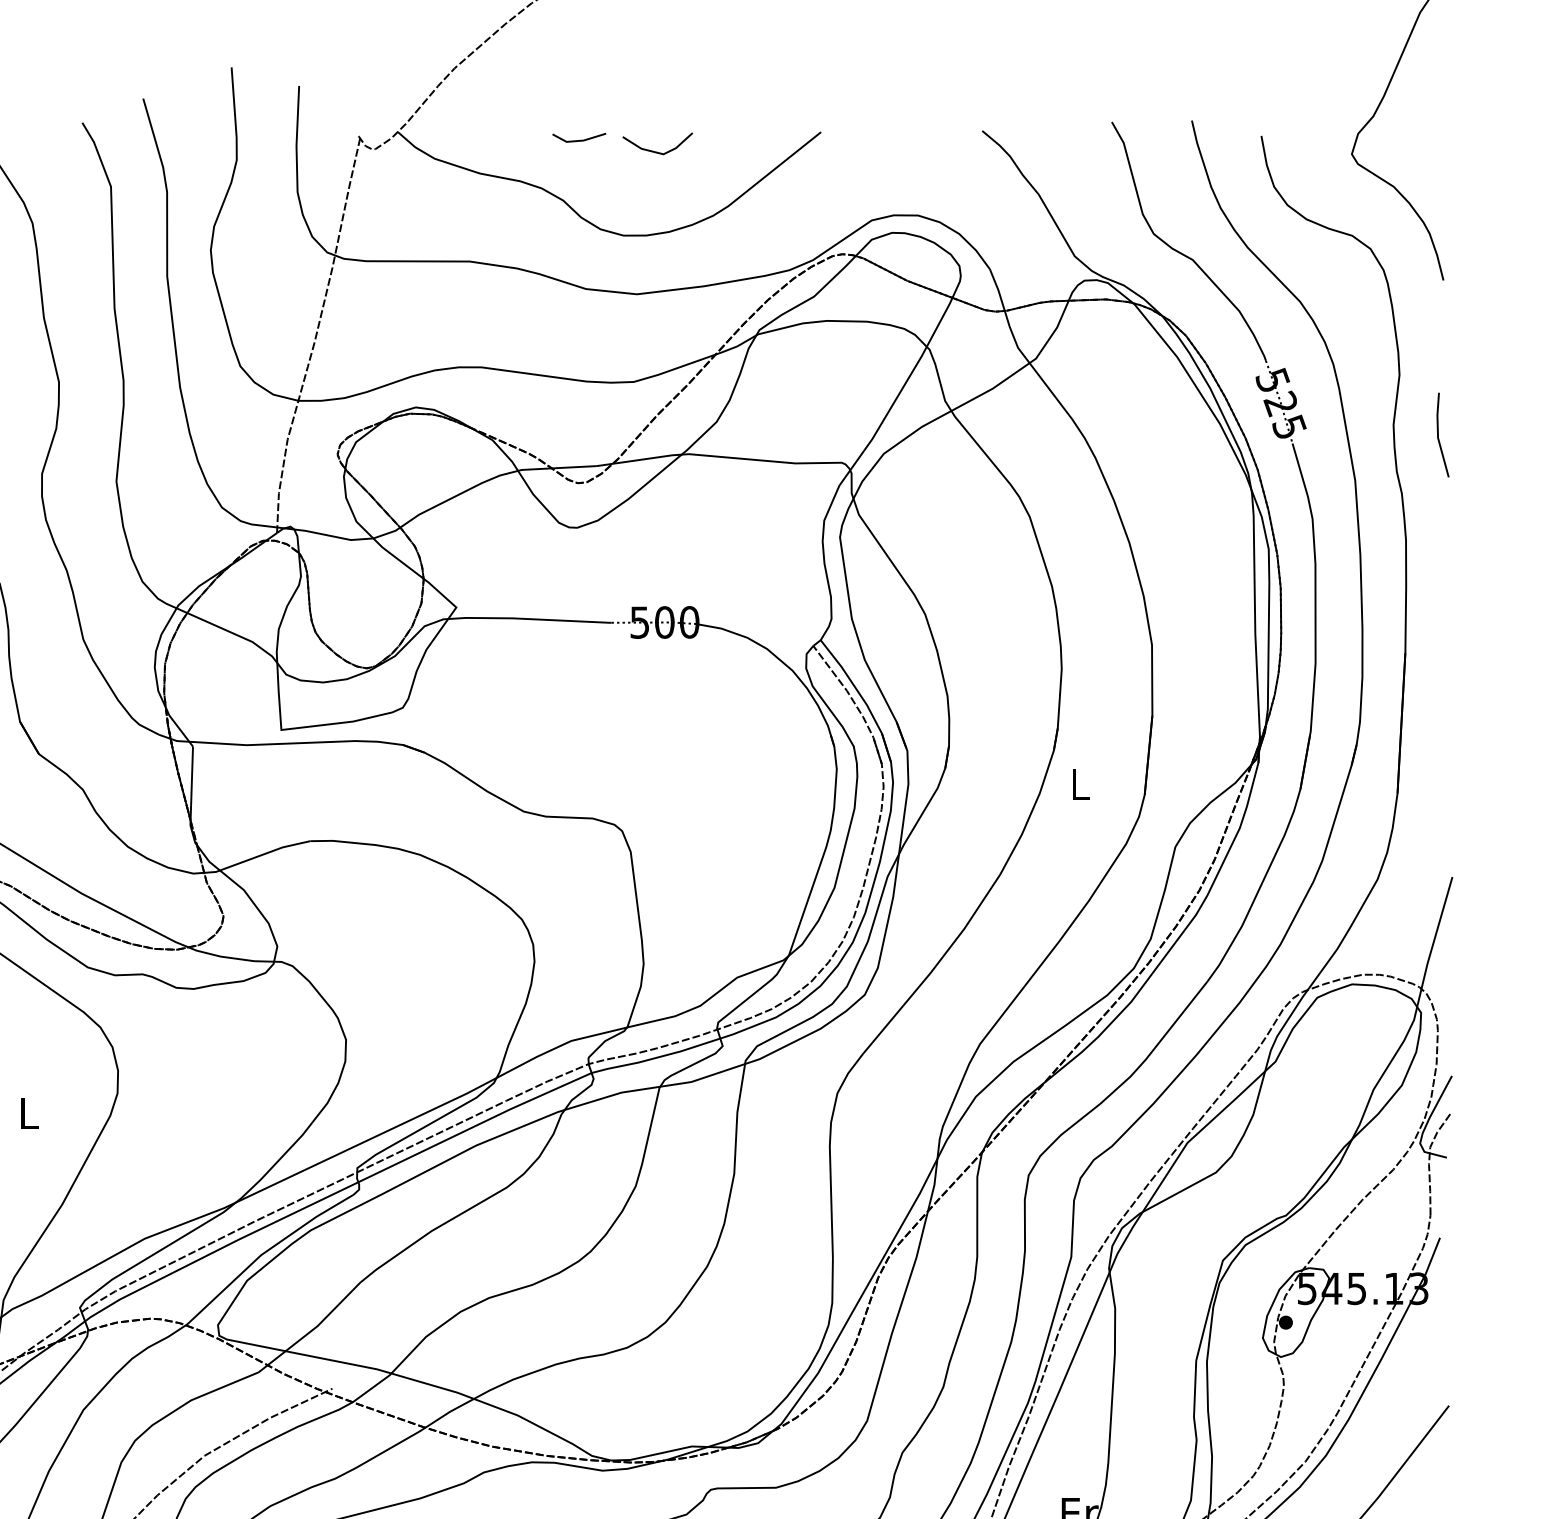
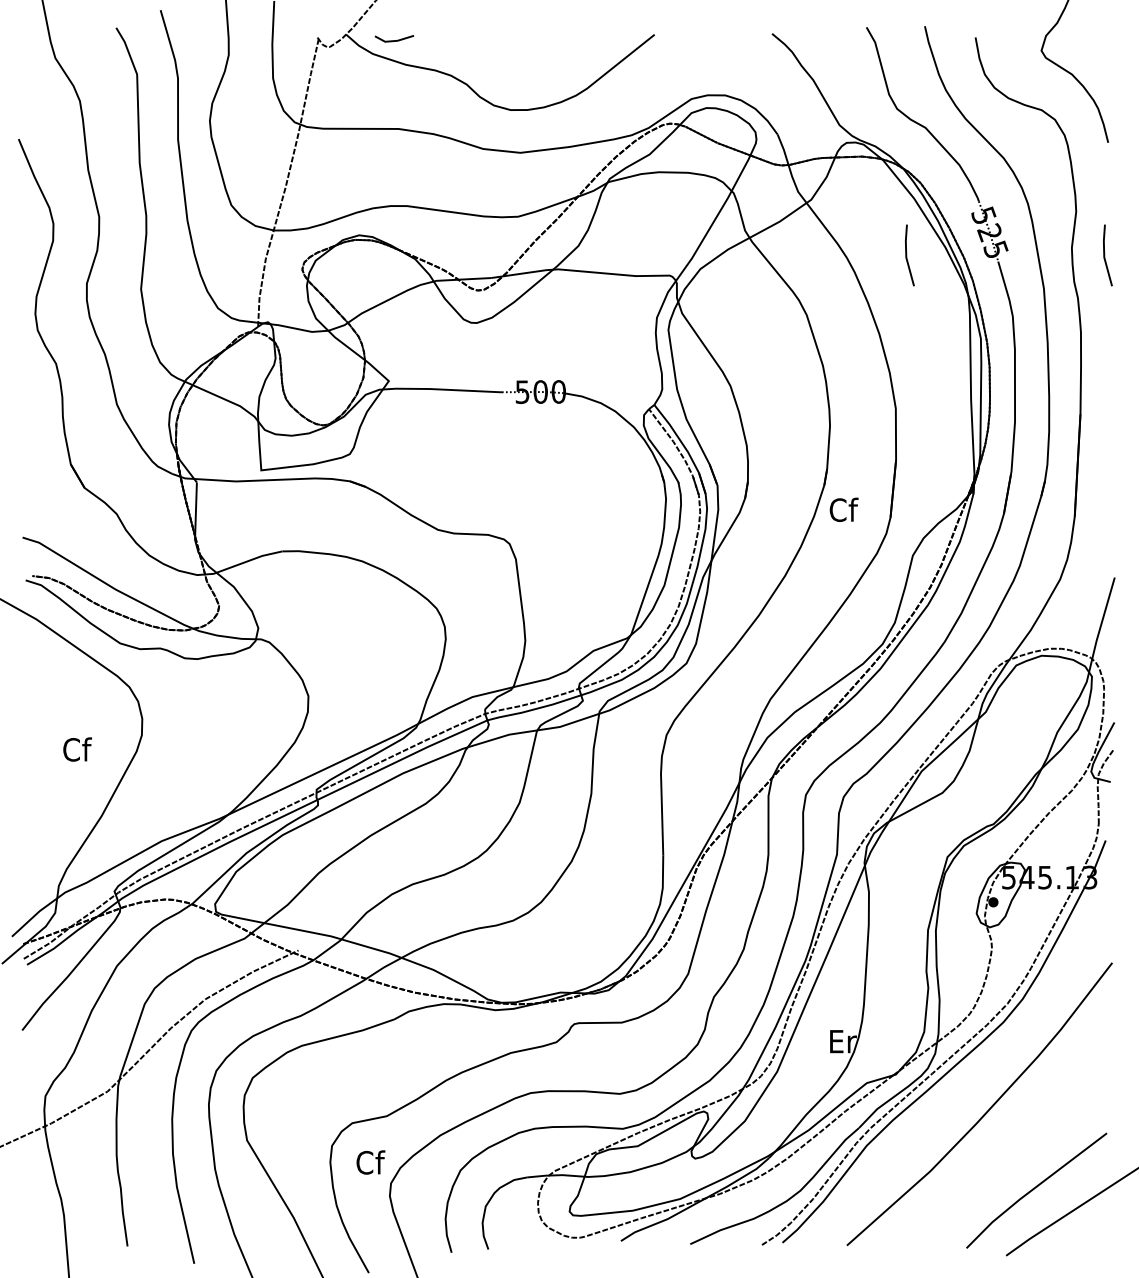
line: (579, 140) -> (394, 40), moved
line: (657, 151) -> (535, 48), removed
line: (1168, 435) -> (907, 255), added
text: (1080, 783) -> (843, 509), L -> Cf
text: (29, 1112) -> (77, 749), L -> Cf

